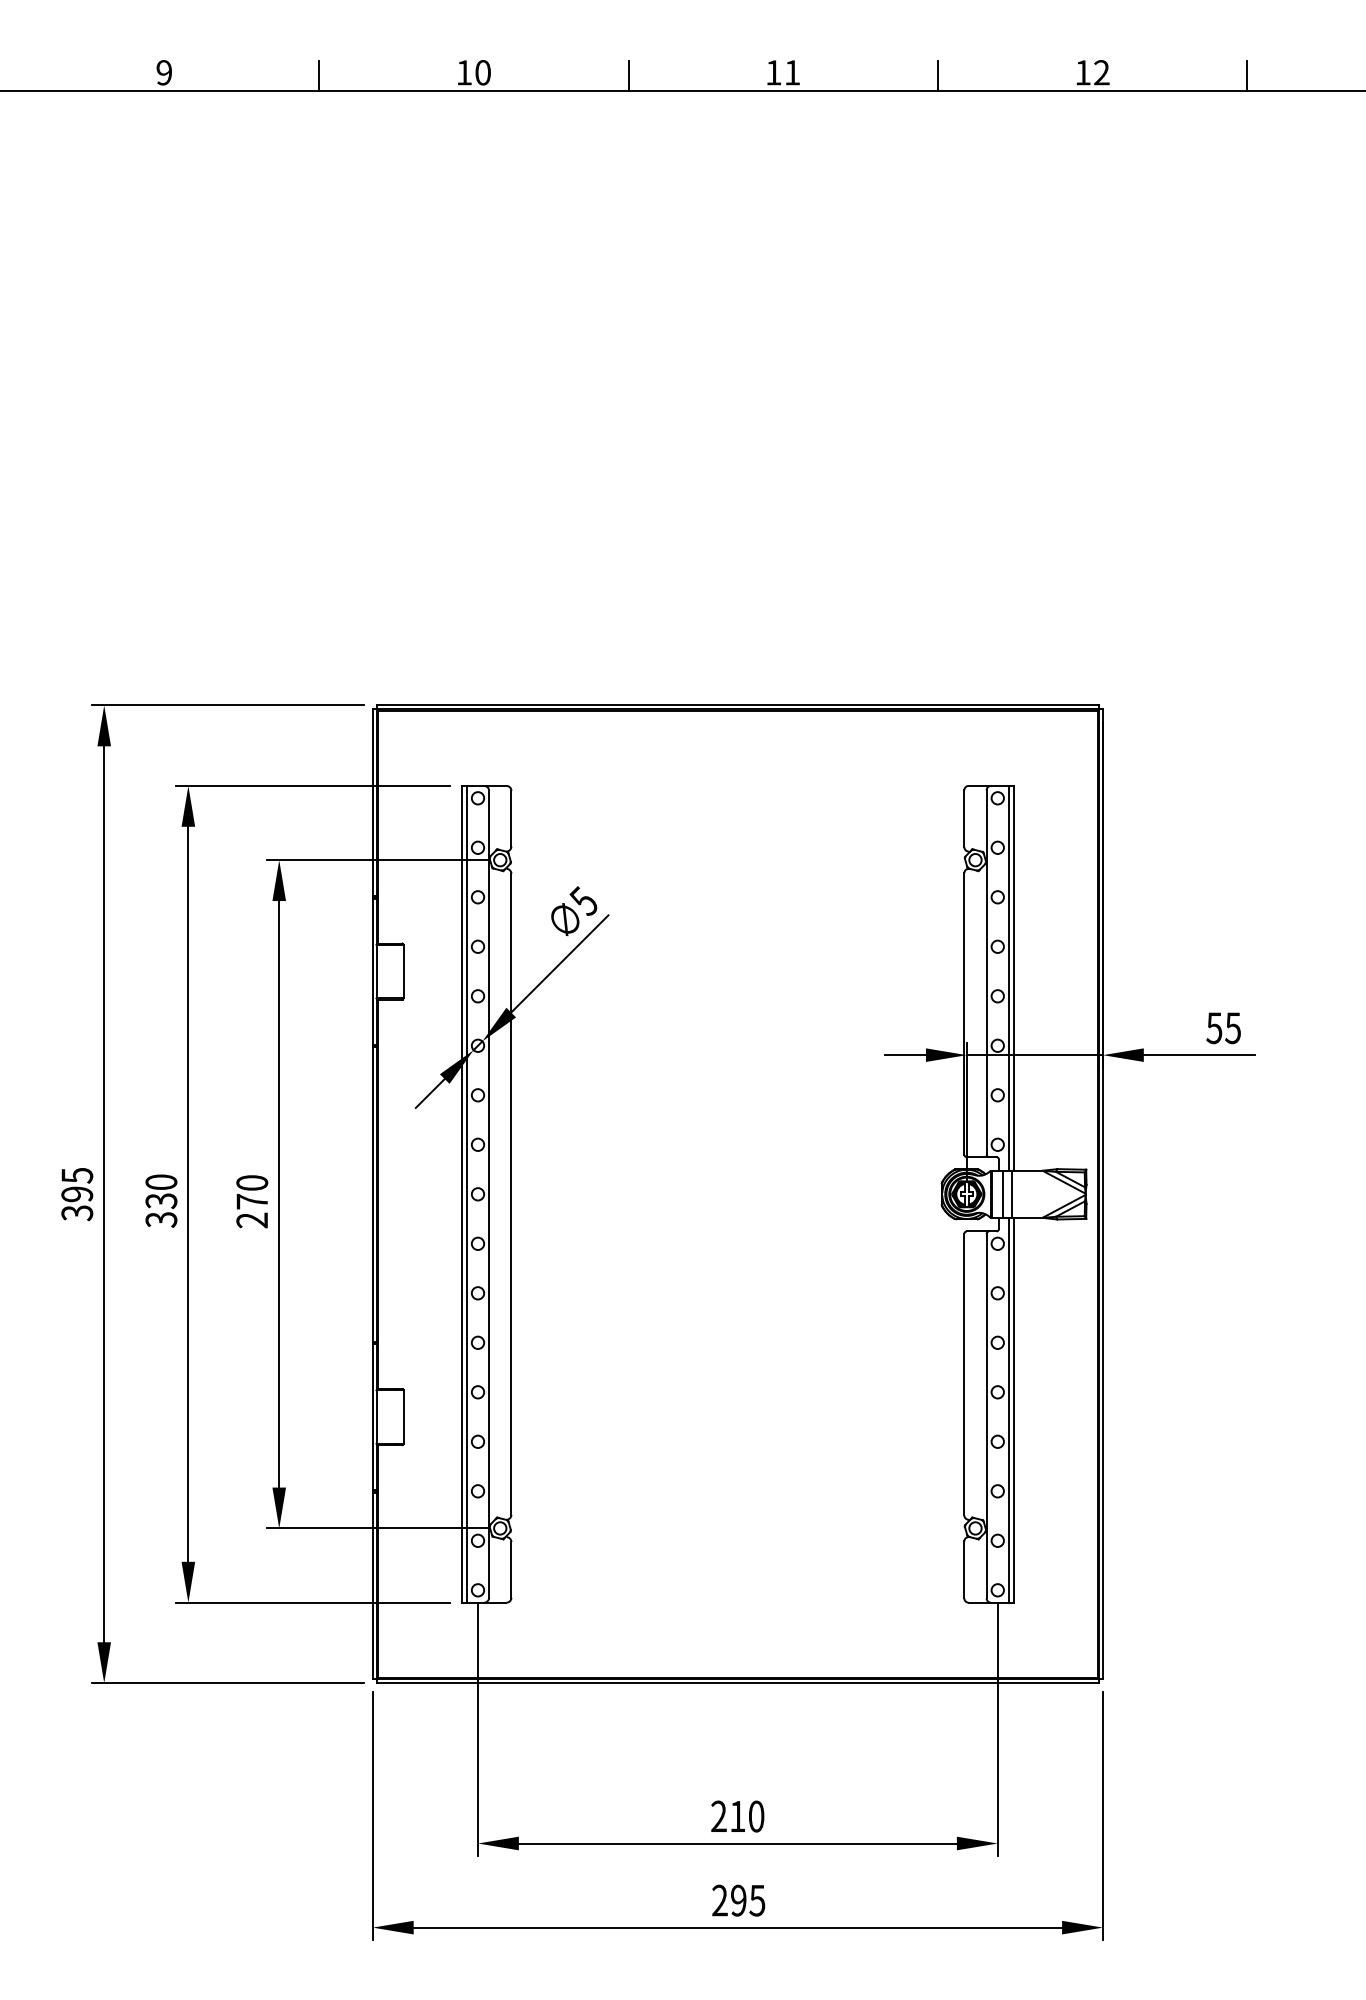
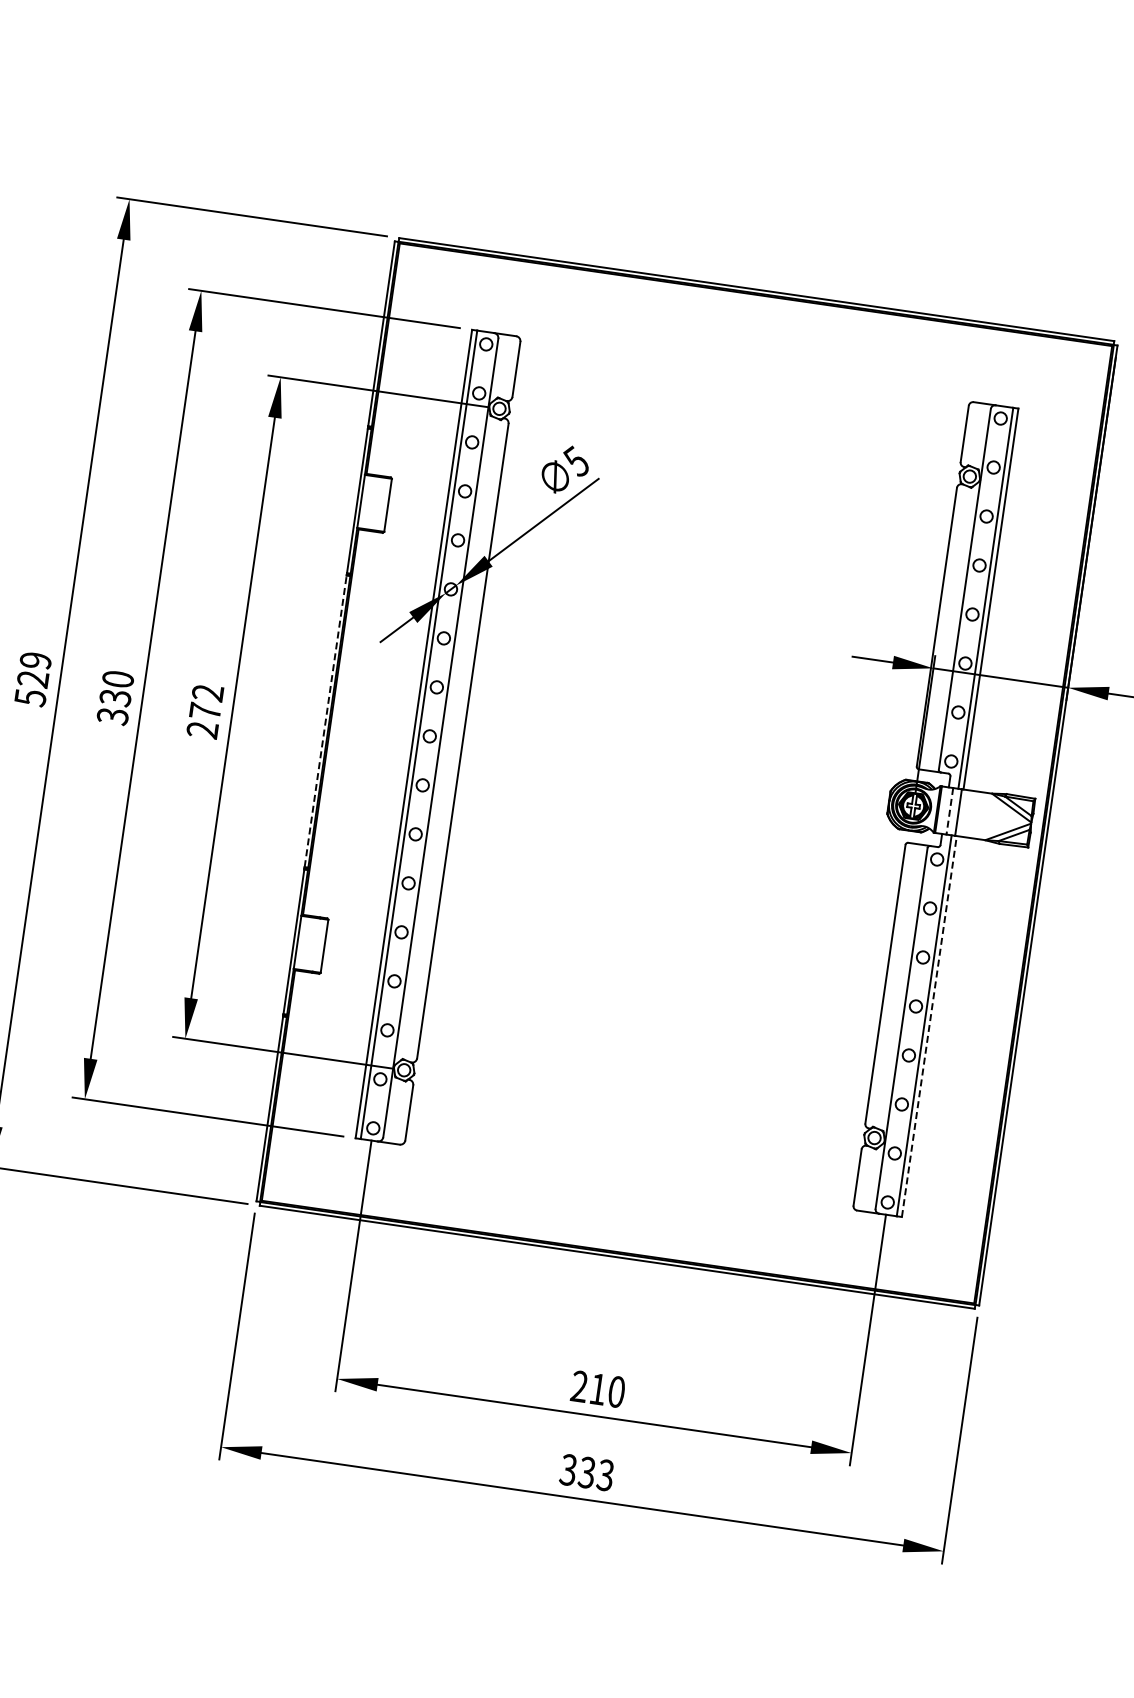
text: (252, 1182) -> (208, 692), 270 -> 272
line: (372, 1193) -> (325, 720), solid -> dashed
text: (77, 1194) -> (33, 679), 395 -> 529
line: (1003, 1194) -> (949, 811), solid -> dashed
line: (1013, 1409) -> (929, 1025), solid -> dashed
text: (738, 1900) -> (586, 1472), 295 -> 333

